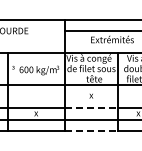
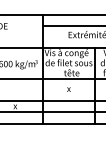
line: (91, 107) -> (69, 100), dashed -> solid
line: (91, 131) -> (69, 123), dashed -> solid

